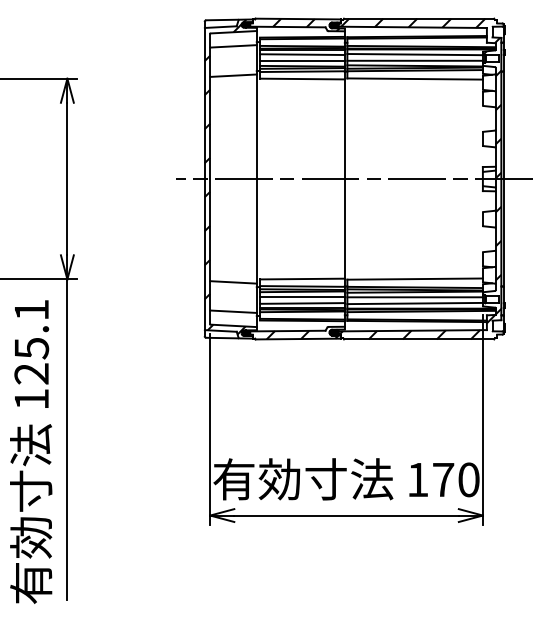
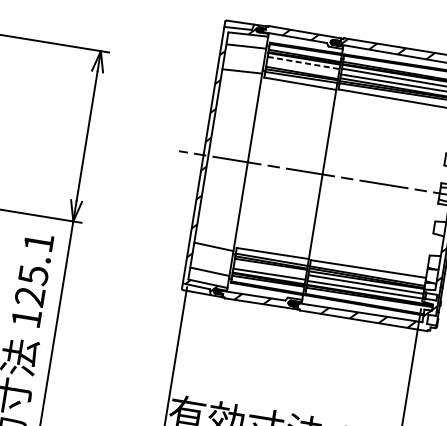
line: (302, 54) -> (303, 62), solid -> dashed
line: (301, 61) -> (301, 68), removed
line: (301, 296) -> (269, 268), removed

